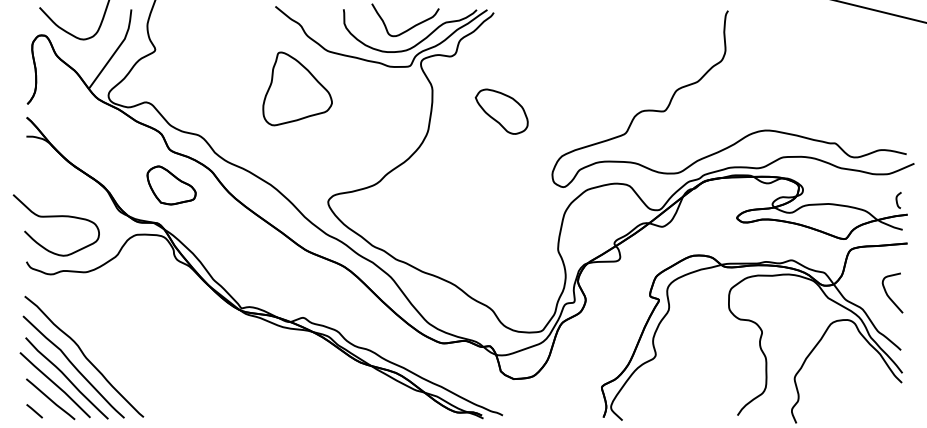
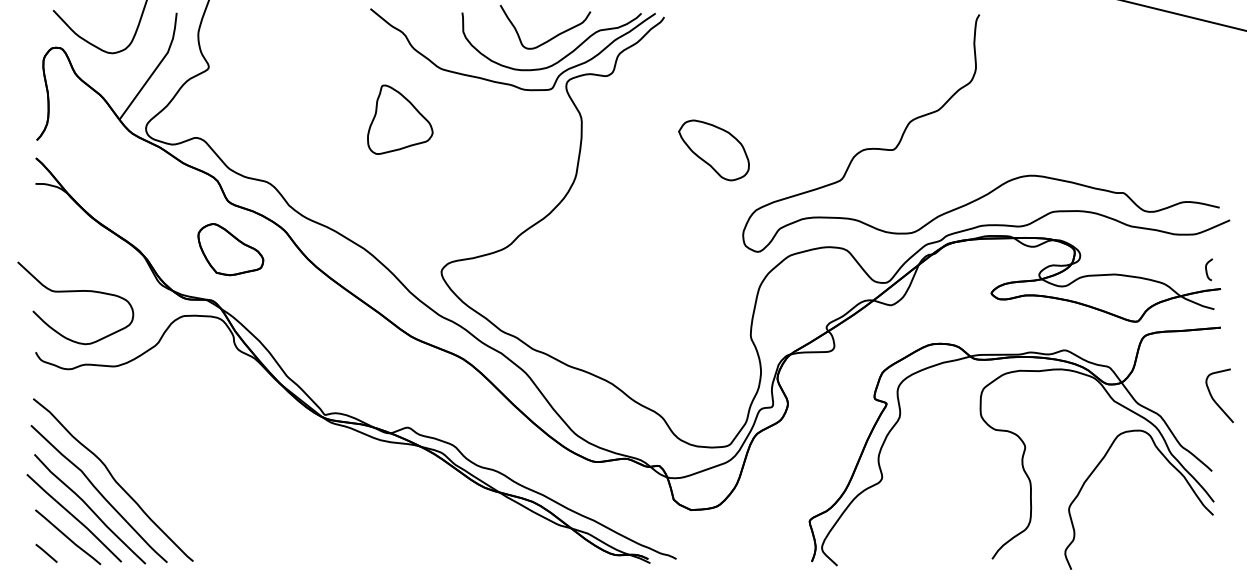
part: (297, 88) -> (400, 119), size x0.7
part: (501, 111) -> (713, 150), moved
curve: (888, 294) -> (1214, 397), moved

